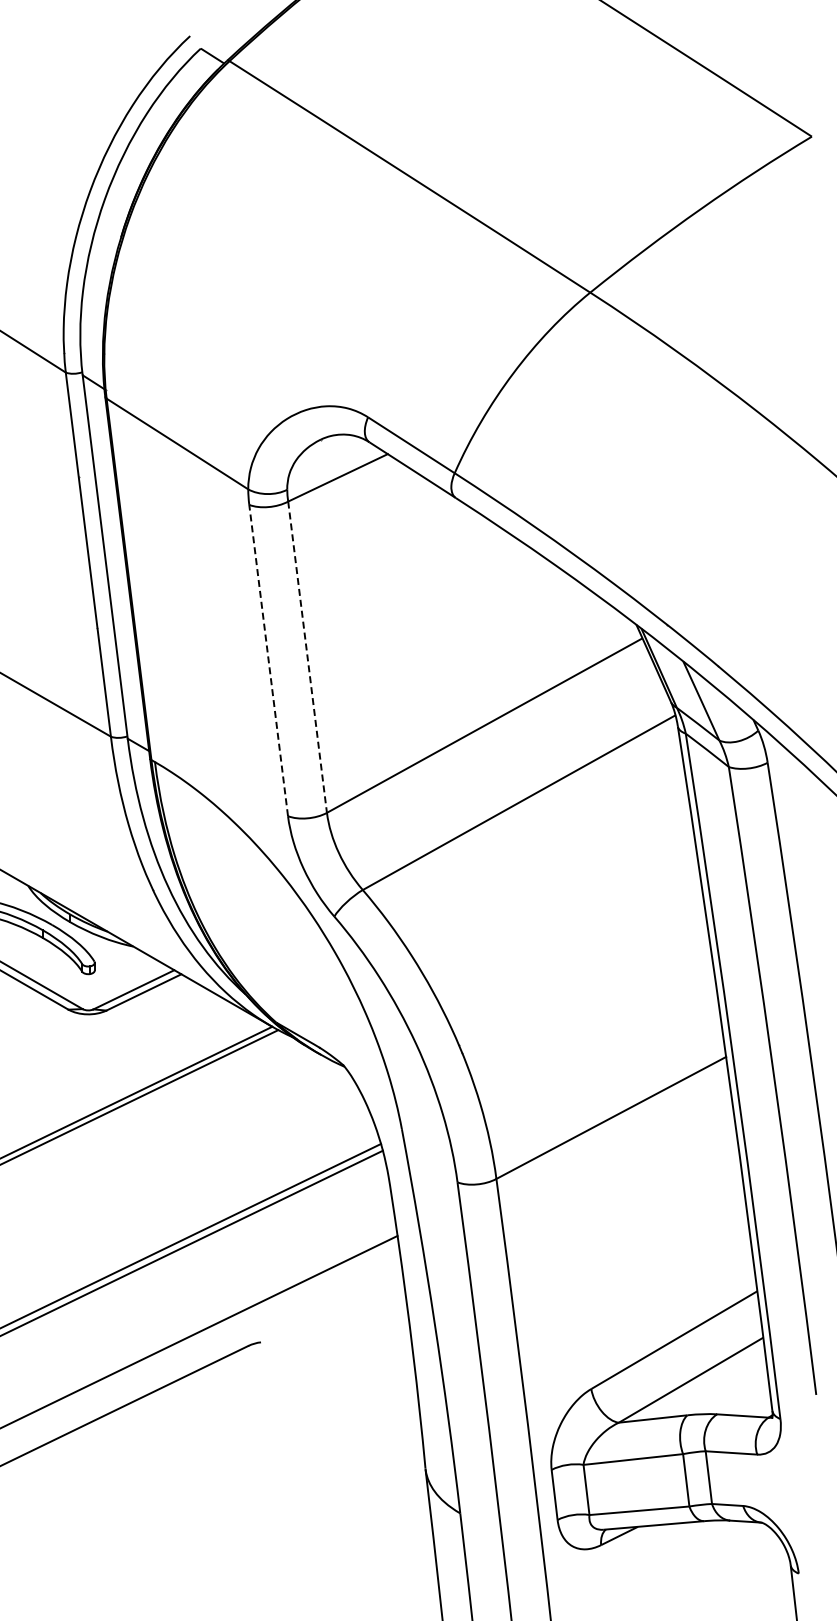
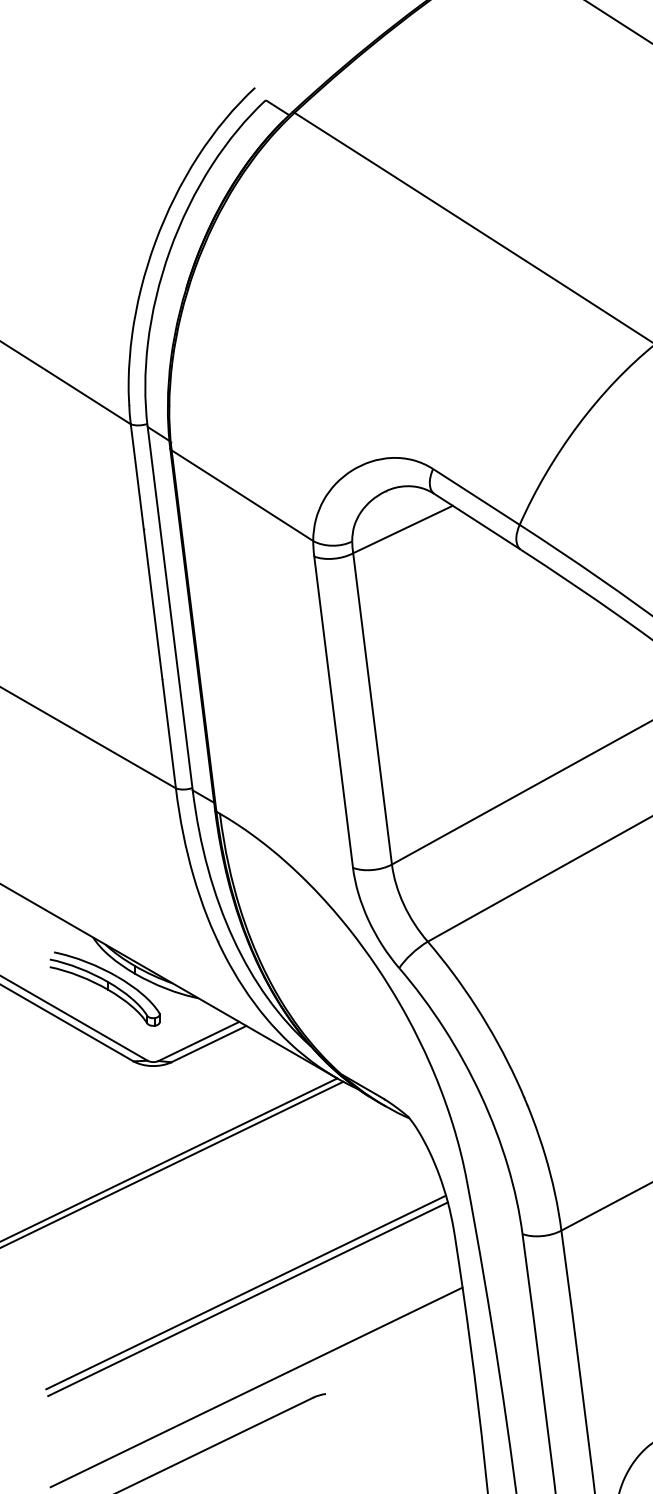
line: (307, 657) -> (372, 709), dashed -> solid
line: (268, 660) -> (333, 712), dashed -> solid

